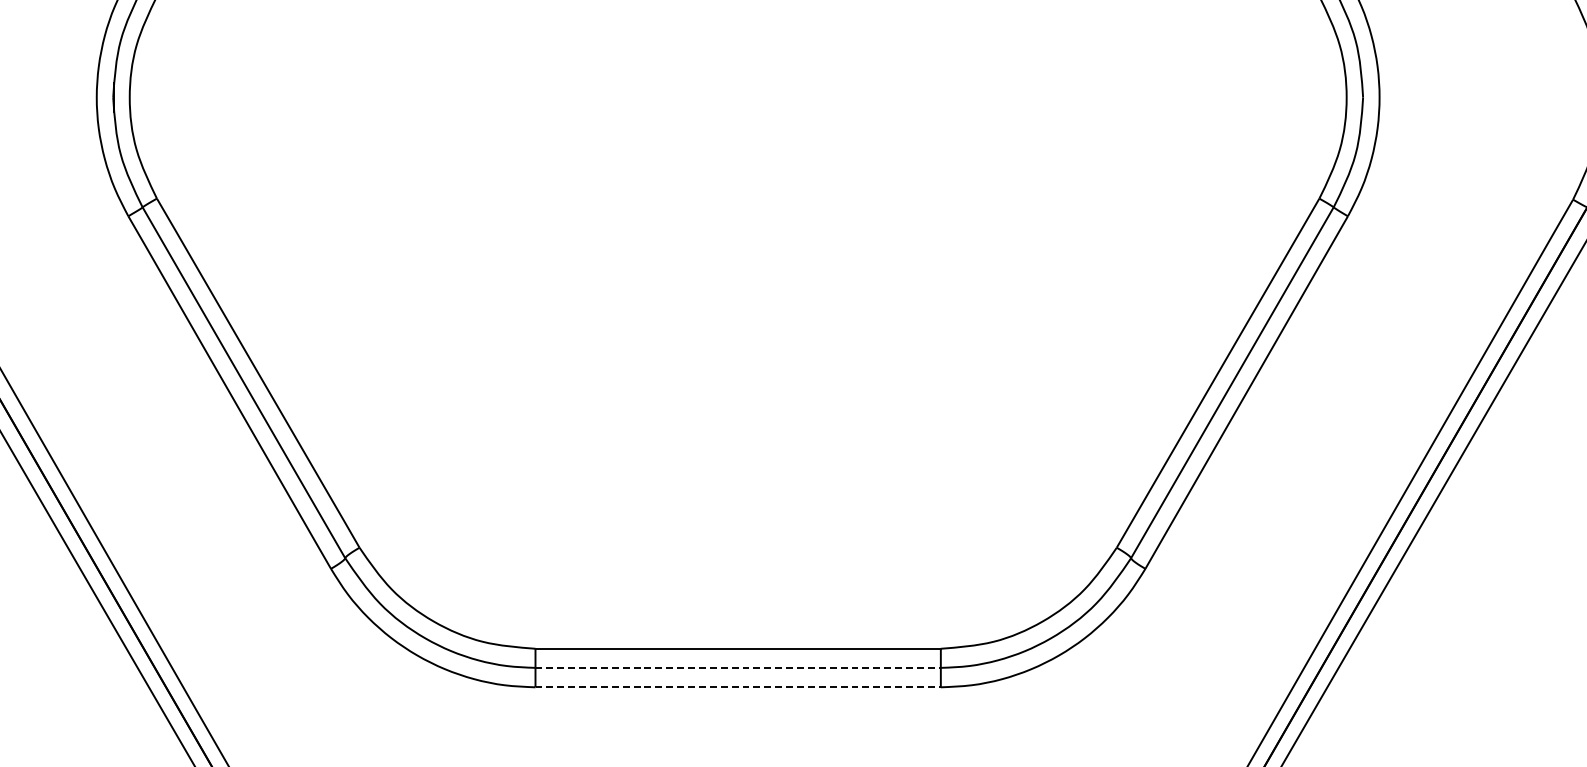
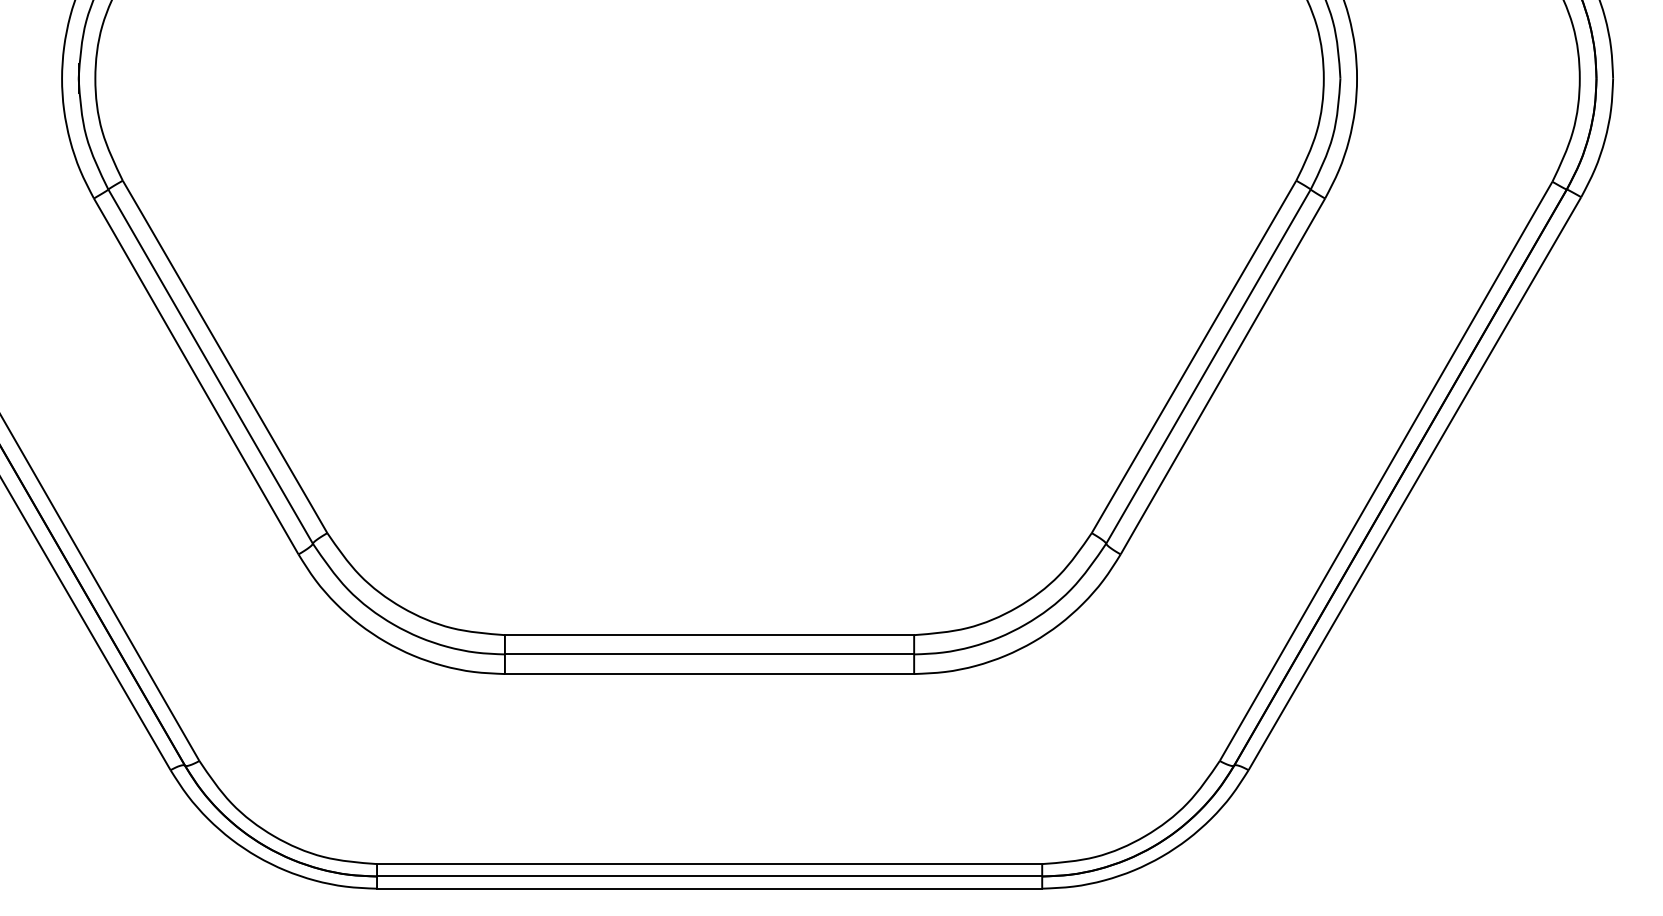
line: (738, 667) -> (709, 654), dashed -> solid
line: (738, 687) -> (709, 674), dashed -> solid

